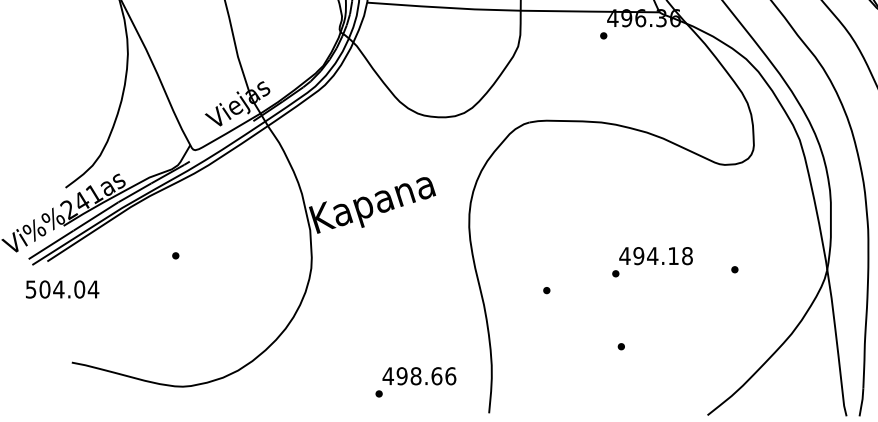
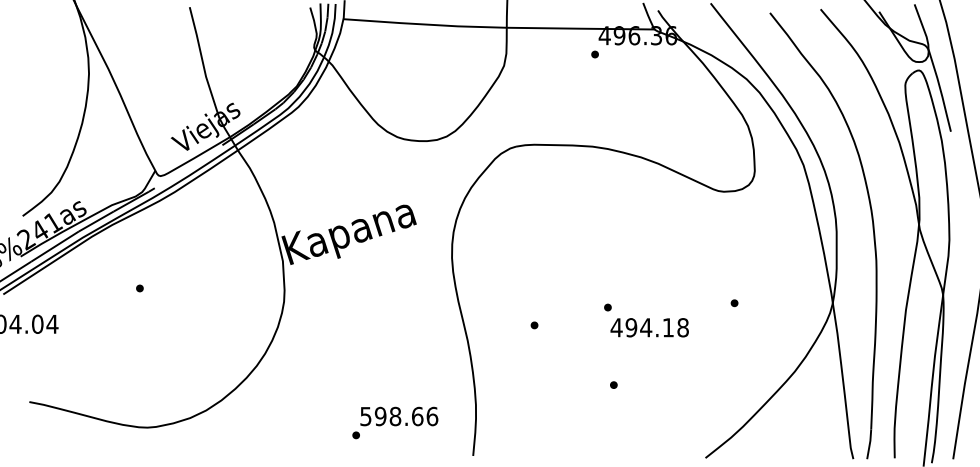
text: (655, 255) -> (649, 327), moved
text: (387, 376) -> (365, 416), 498.66 -> 598.66

